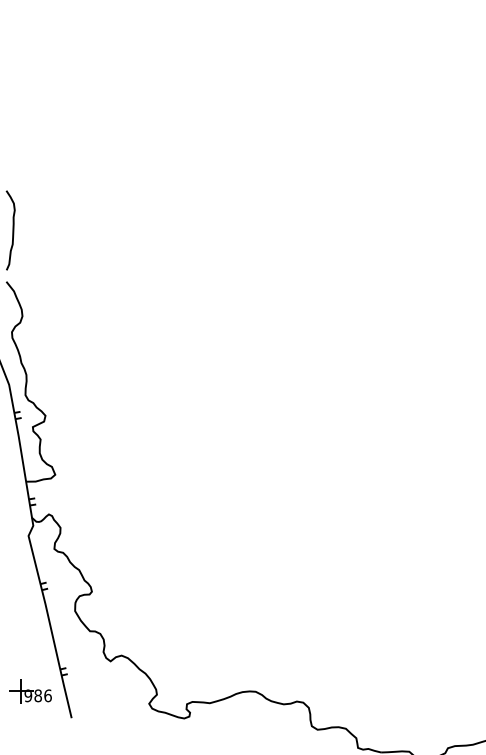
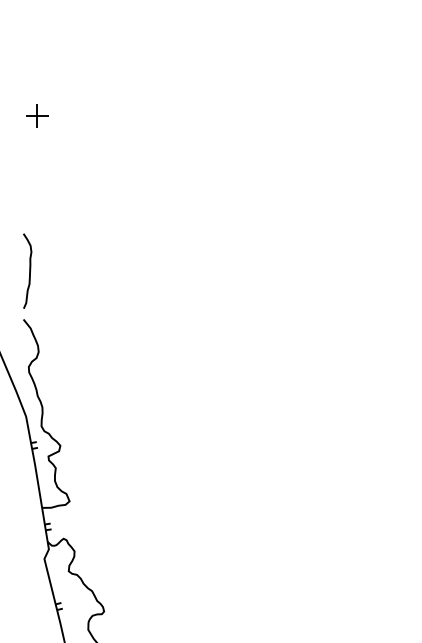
part: (21, 65) -> (37, 115), added

